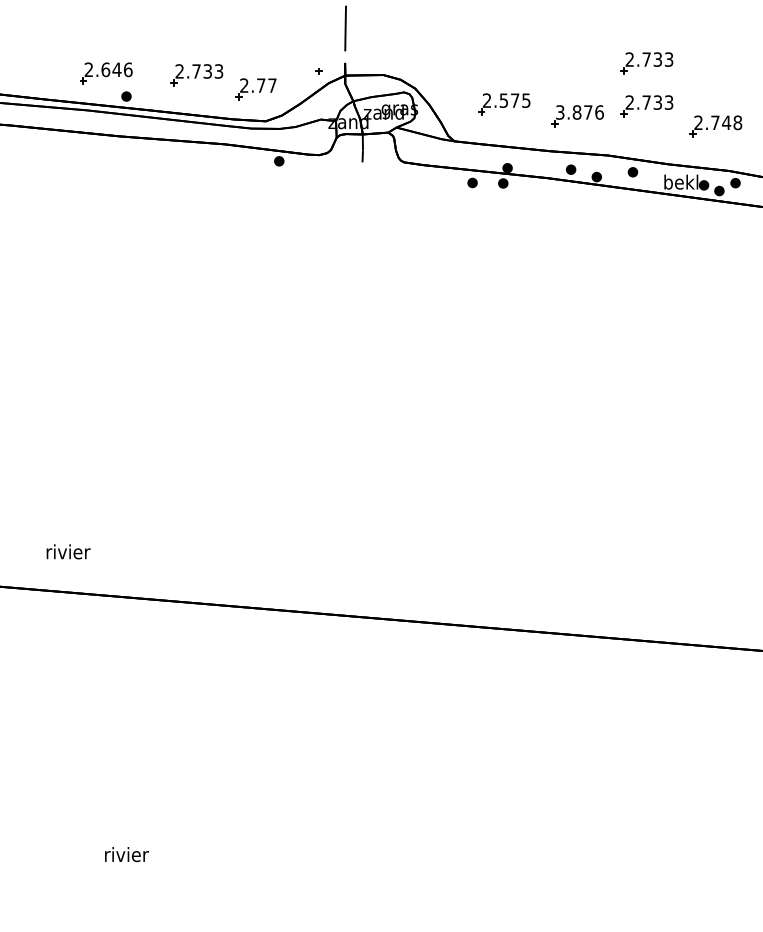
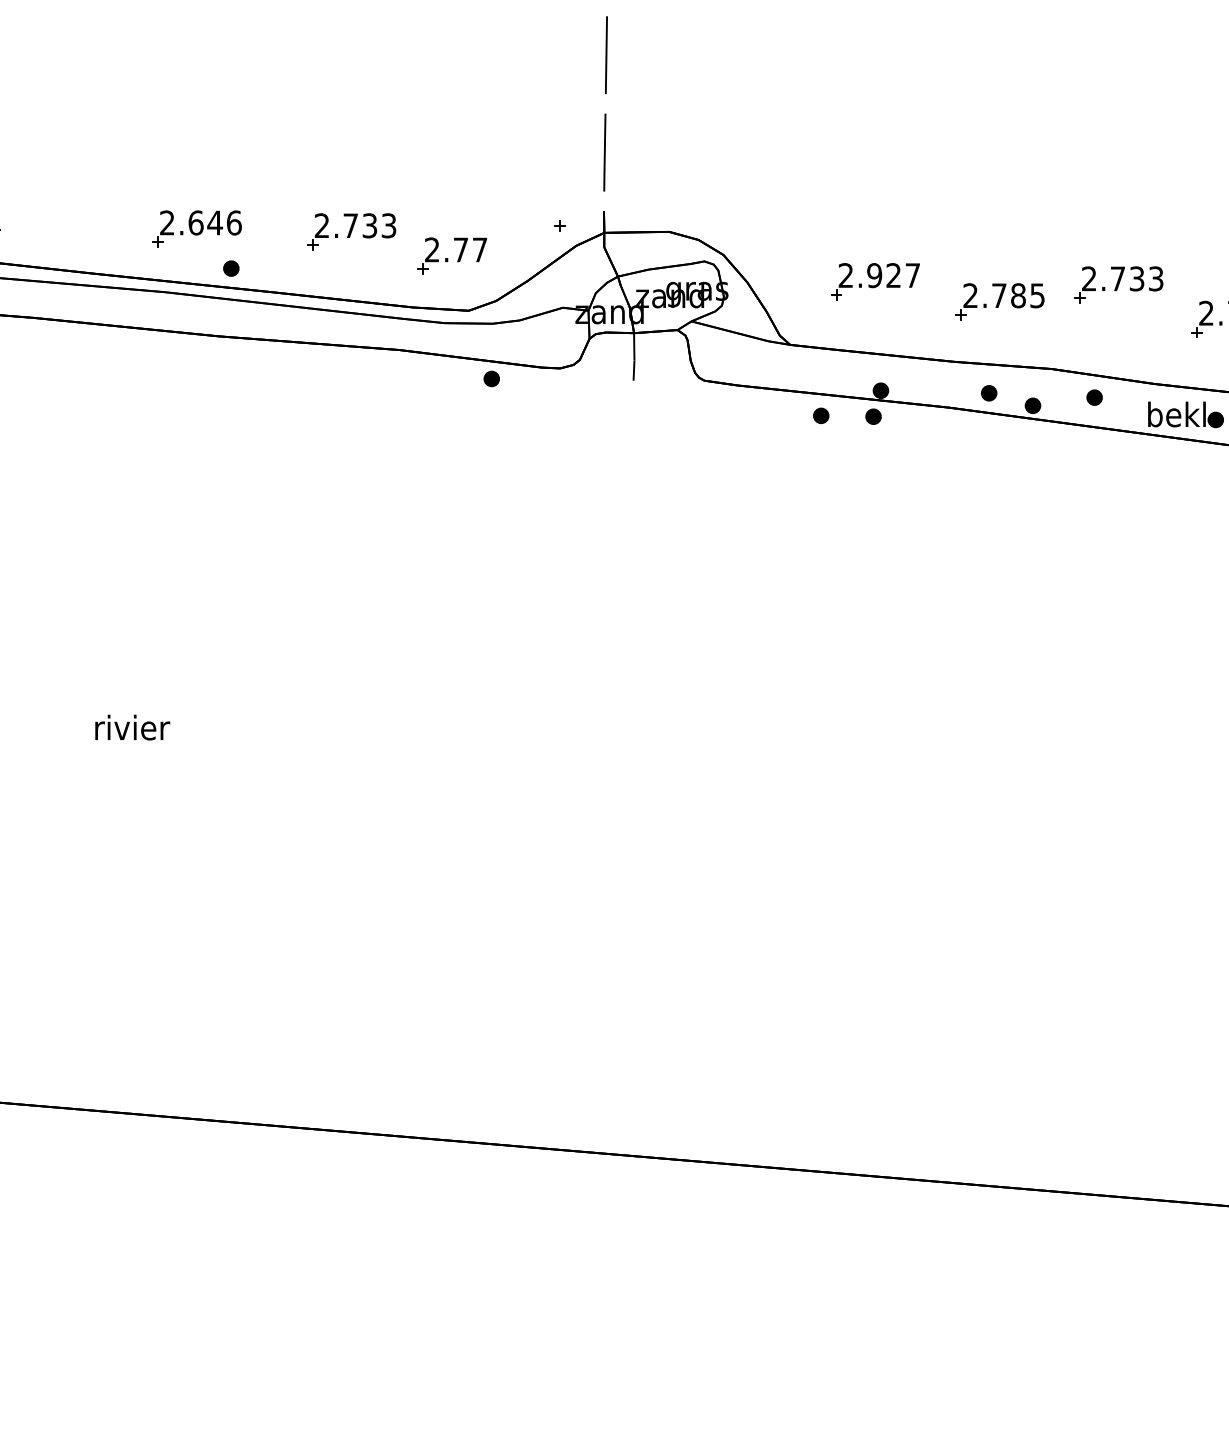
part: (646, 63) -> (1117, 212), removed
text: (514, 100) -> (892, 275), 2.575 -> 2.927
text: (579, 112) -> (1003, 295), 3.876 -> 2.785
text: (68, 551) -> (132, 726), moved

